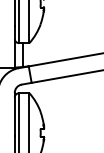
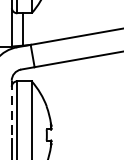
line: (14, 114) -> (11, 110), solid -> dashed

